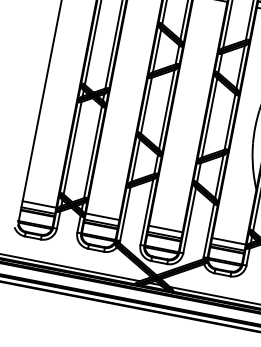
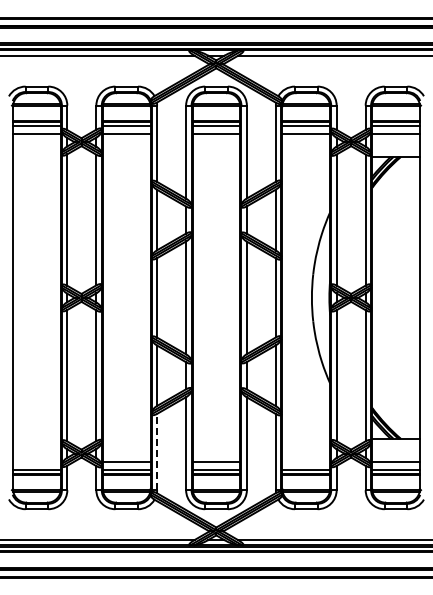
line: (39, 204) -> (36, 461), removed
line: (125, 213) -> (157, 451), solid -> dashed
line: (229, 241) -> (306, 461), removed

